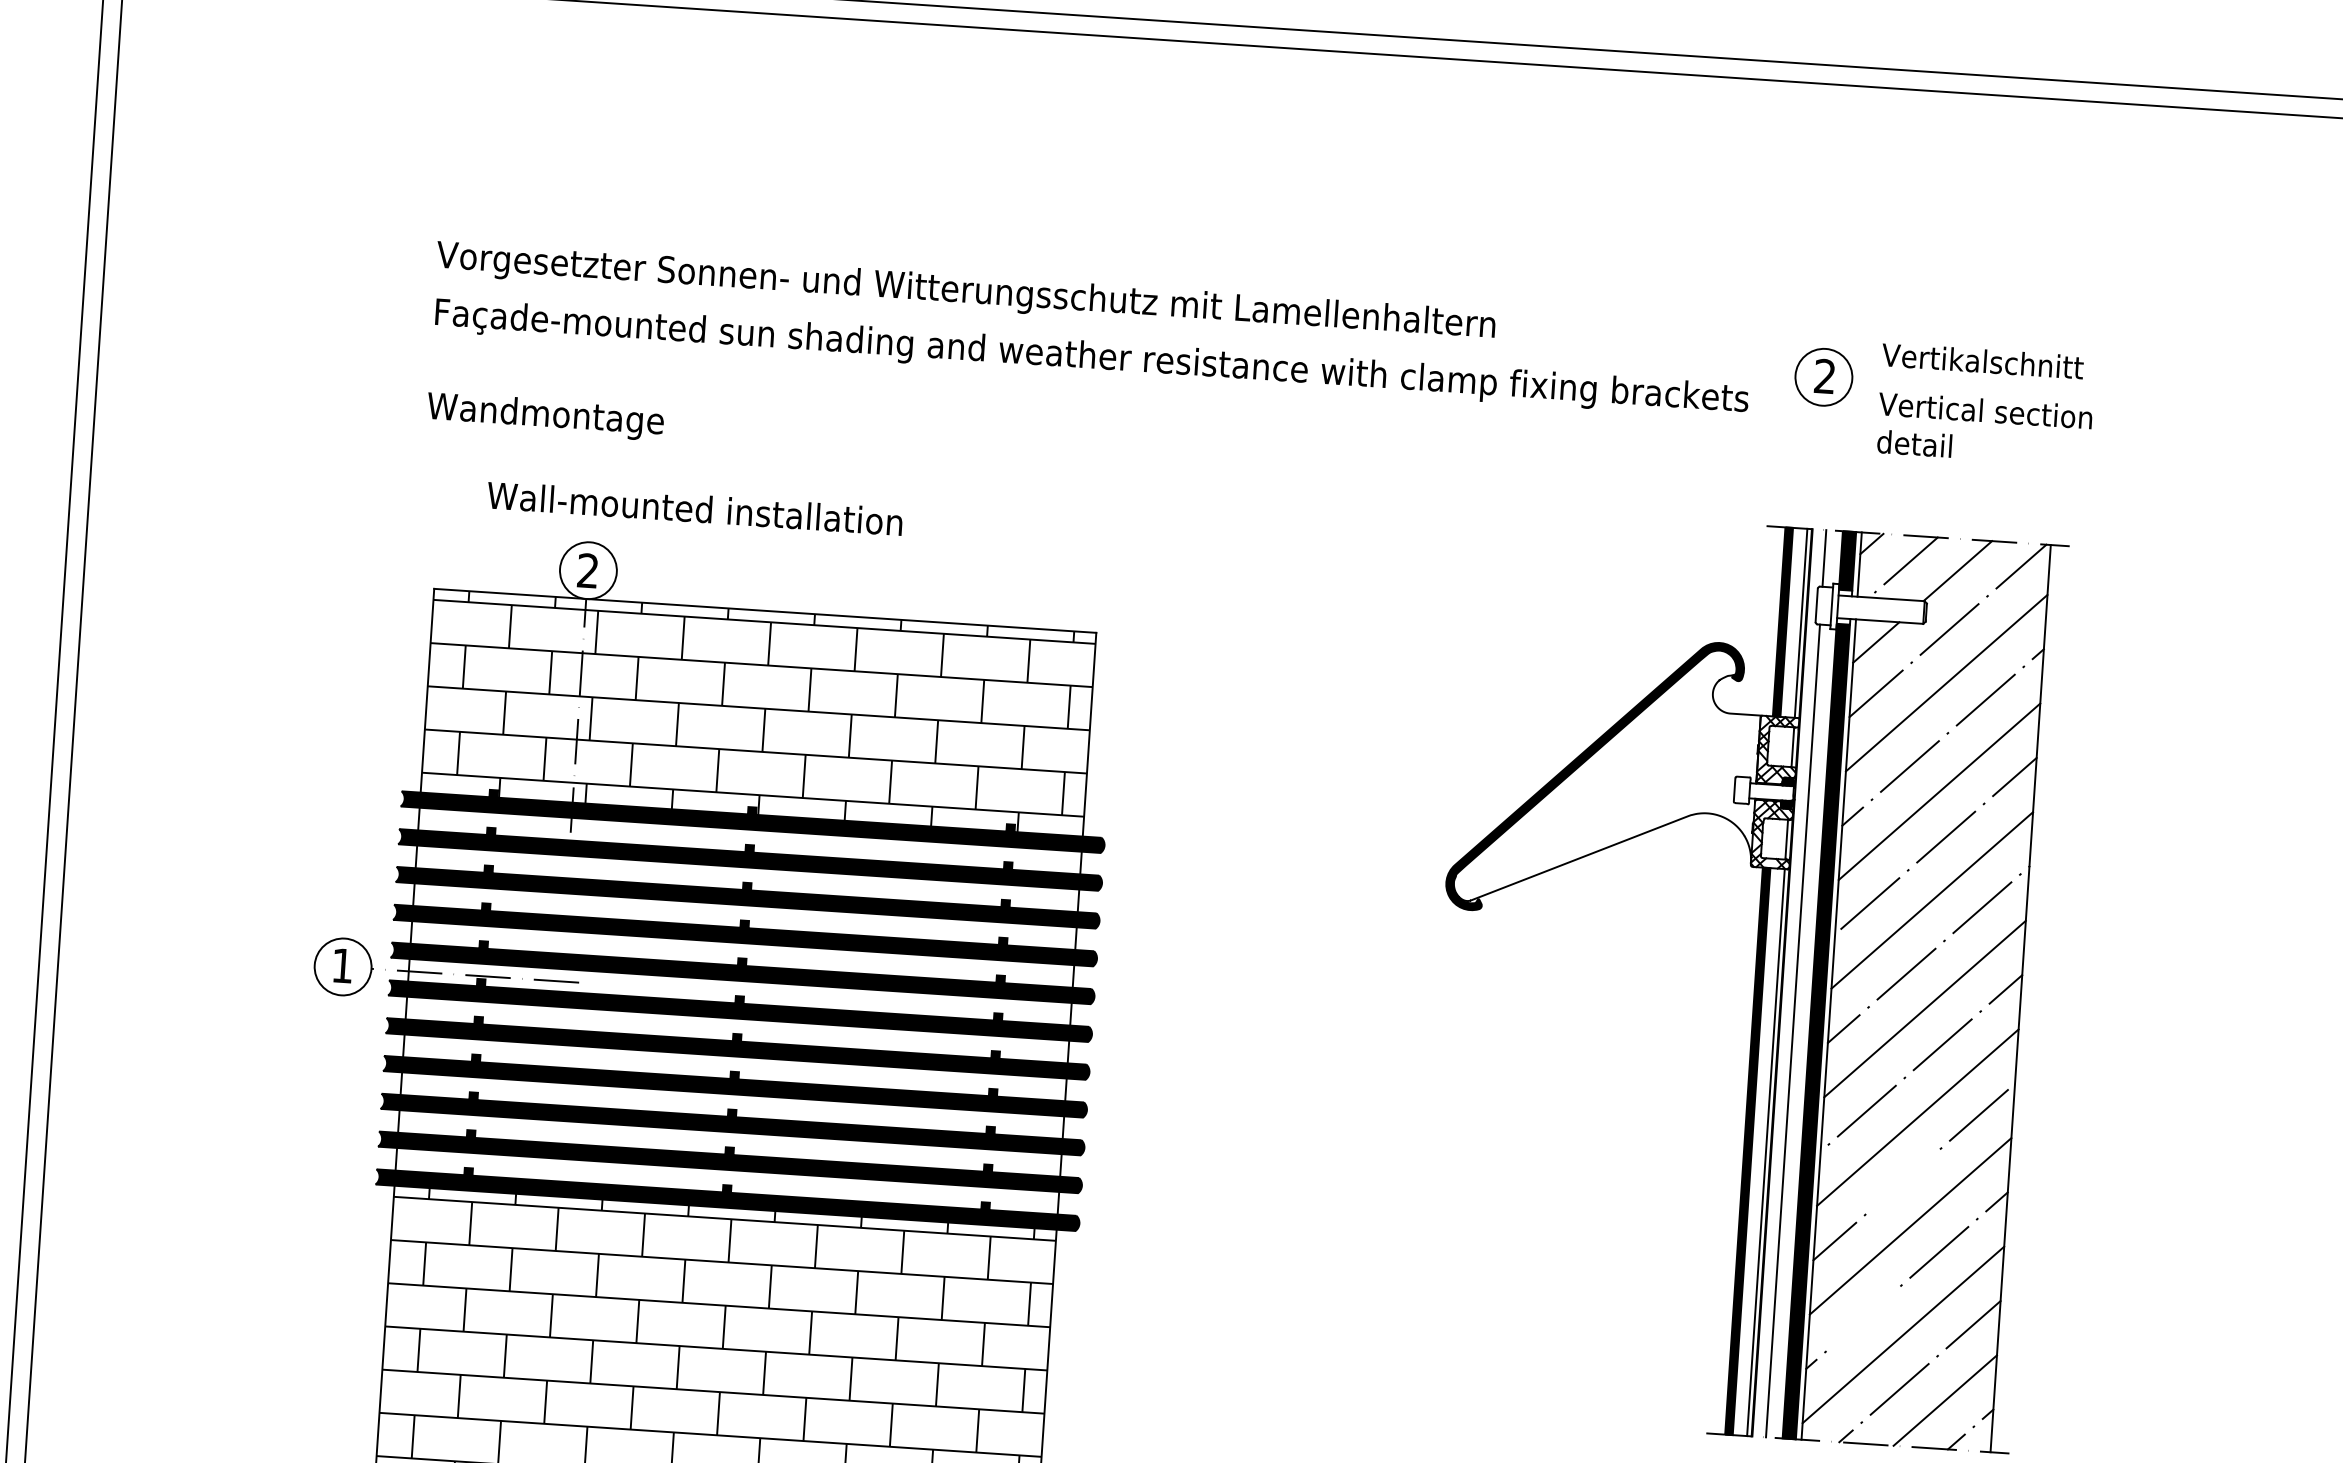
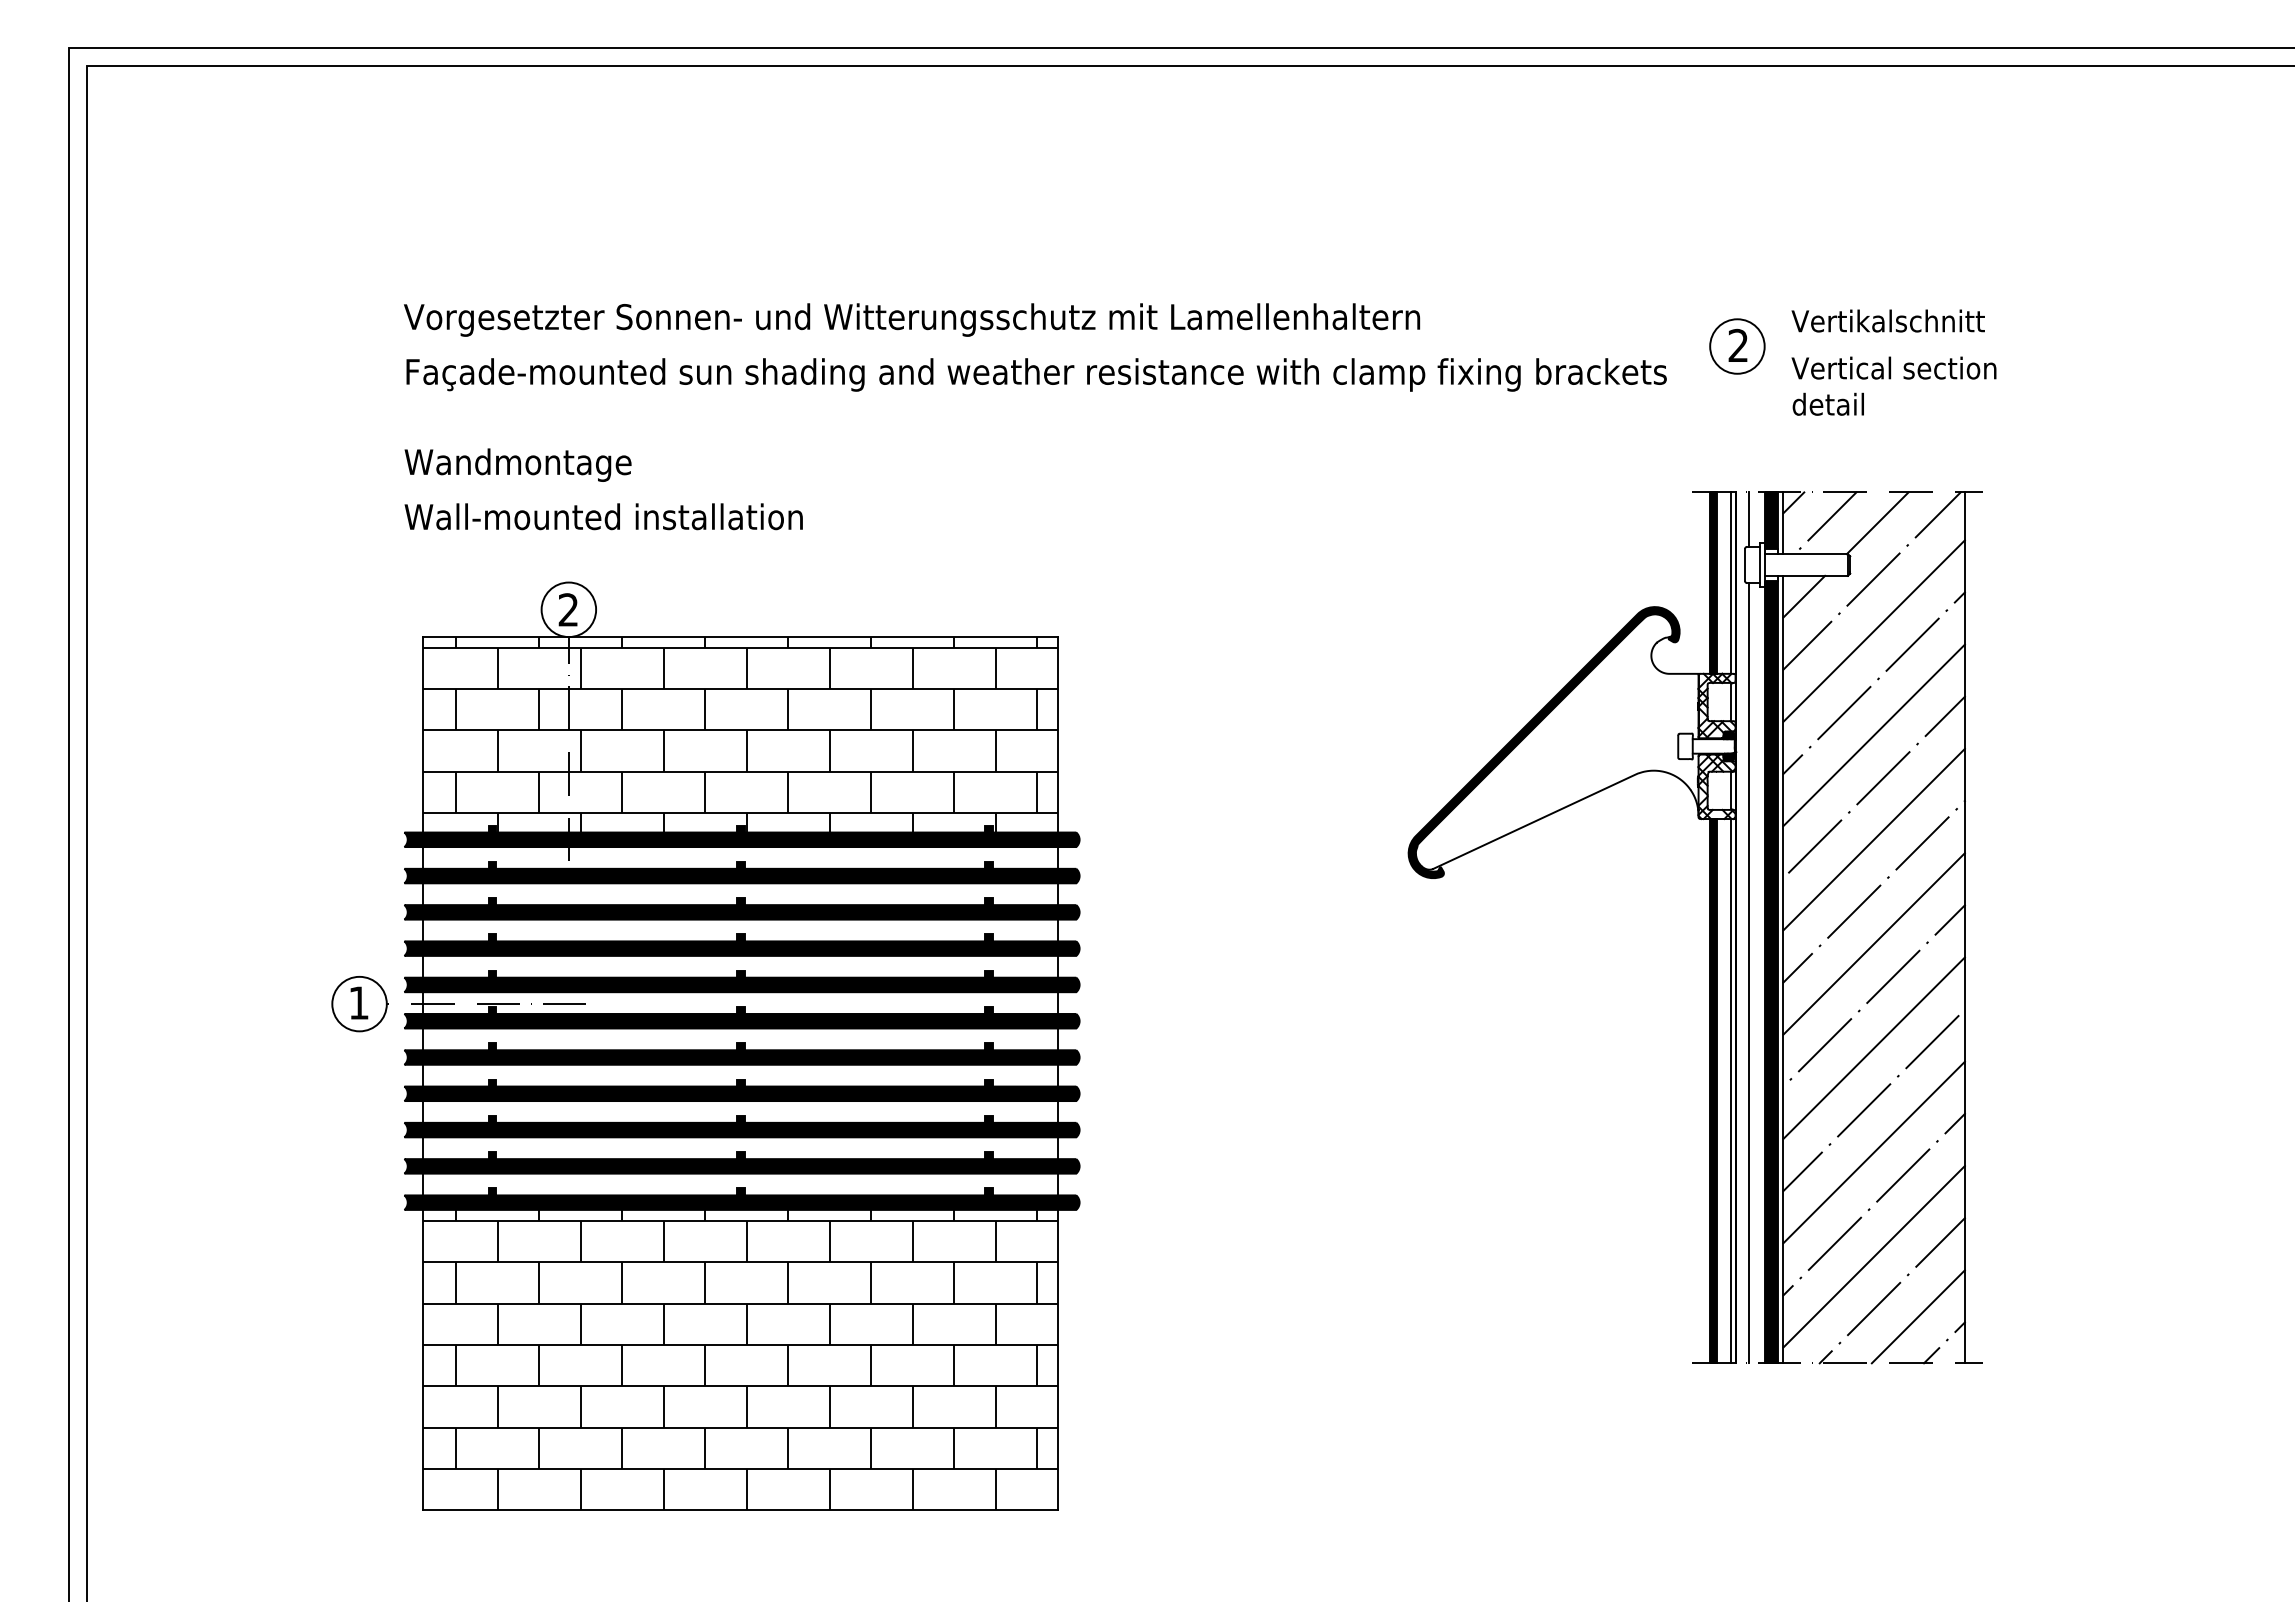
text: (694, 508) -> (603, 516), moved
line: (1903, 1181) -> (1864, 1110), added
line: (1862, 1318) -> (1834, 1243), added

